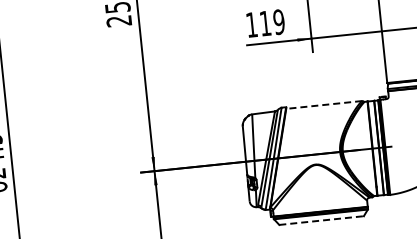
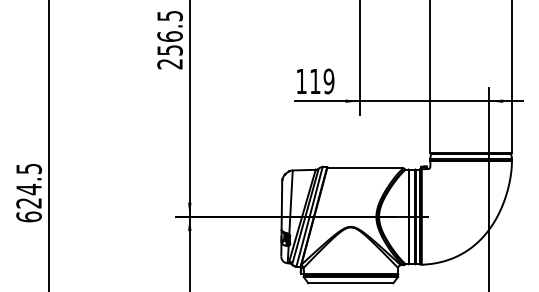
line: (323, 105) -> (364, 168), dashed -> solid
line: (321, 220) -> (350, 283), dashed -> solid

